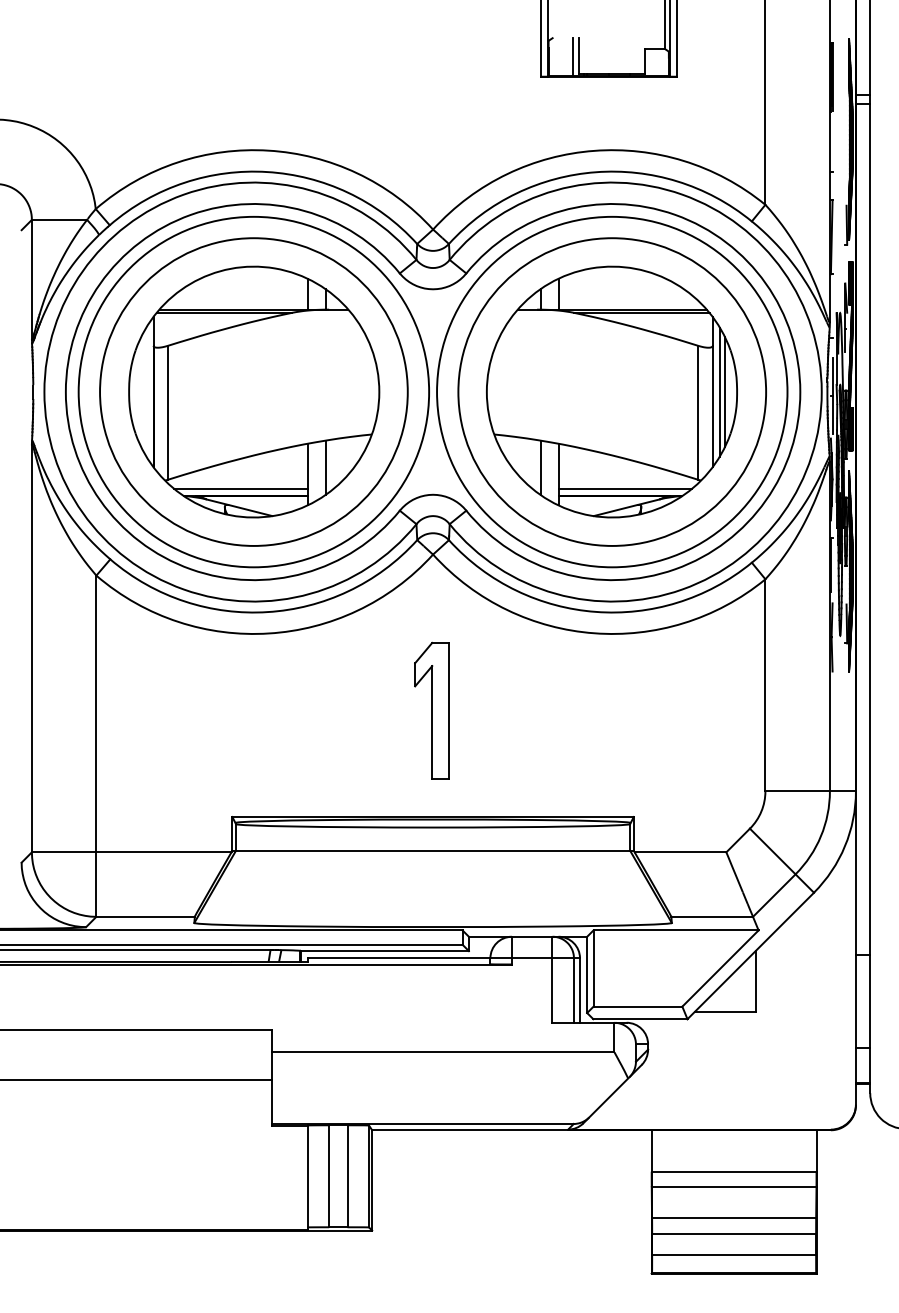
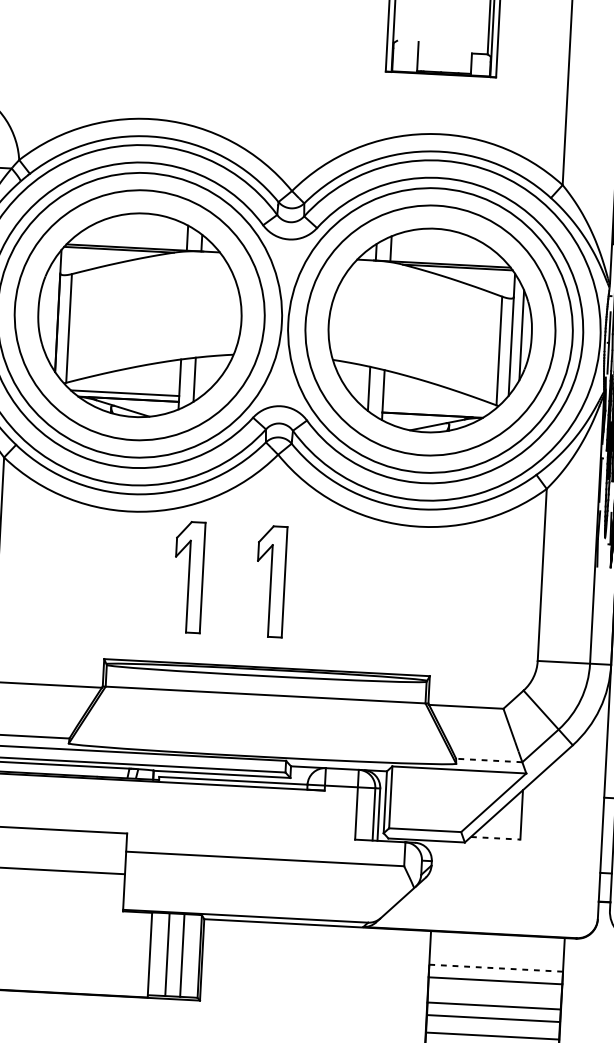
line: (572, 56) -> (412, 56), removed
line: (719, 391) -> (517, 334), removed
line: (625, 488) -> (437, 409), removed
part: (330, 710) -> (188, 576), added
line: (712, 916) -> (489, 760), solid -> dashed
line: (725, 1012) -> (495, 838), solid -> dashed
line: (733, 1171) -> (495, 968), solid -> dashed

